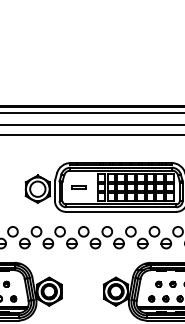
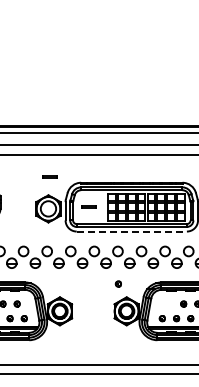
line: (38, 156) -> (49, 176), added
line: (121, 211) -> (132, 231), solid -> dashed
part: (157, 283) -> (117, 283), moved

